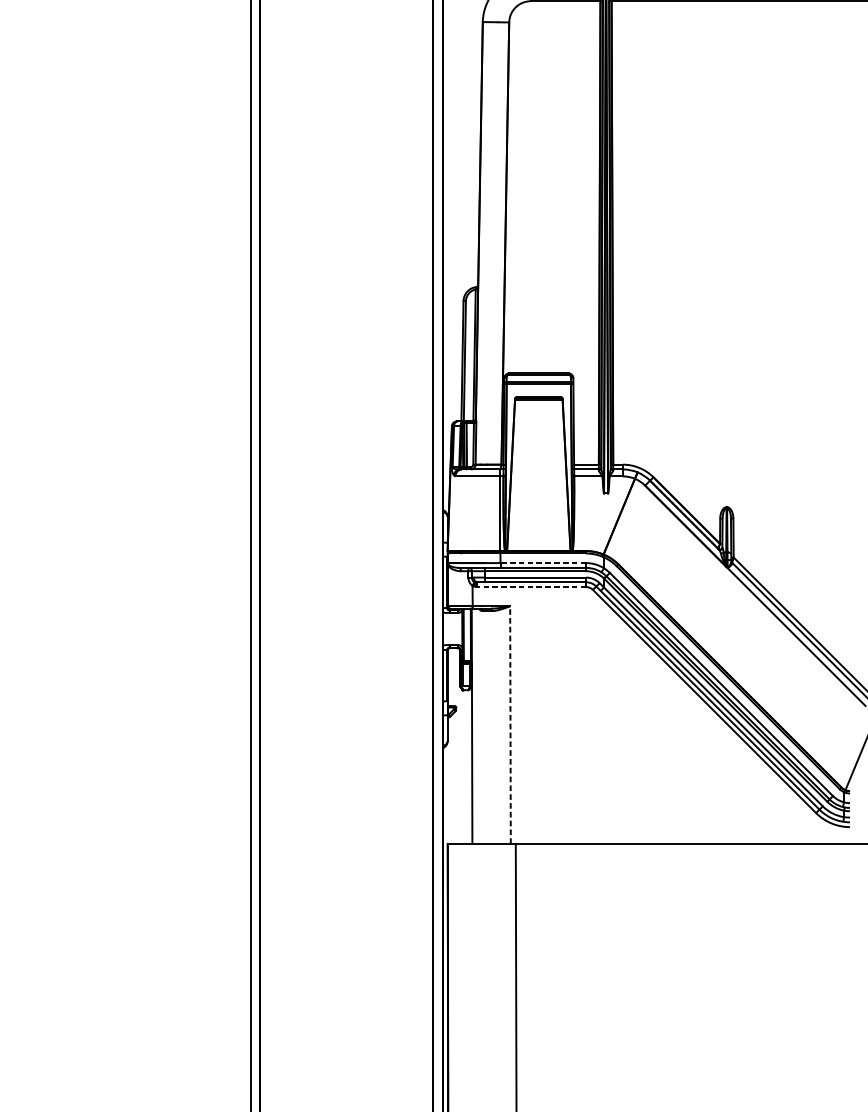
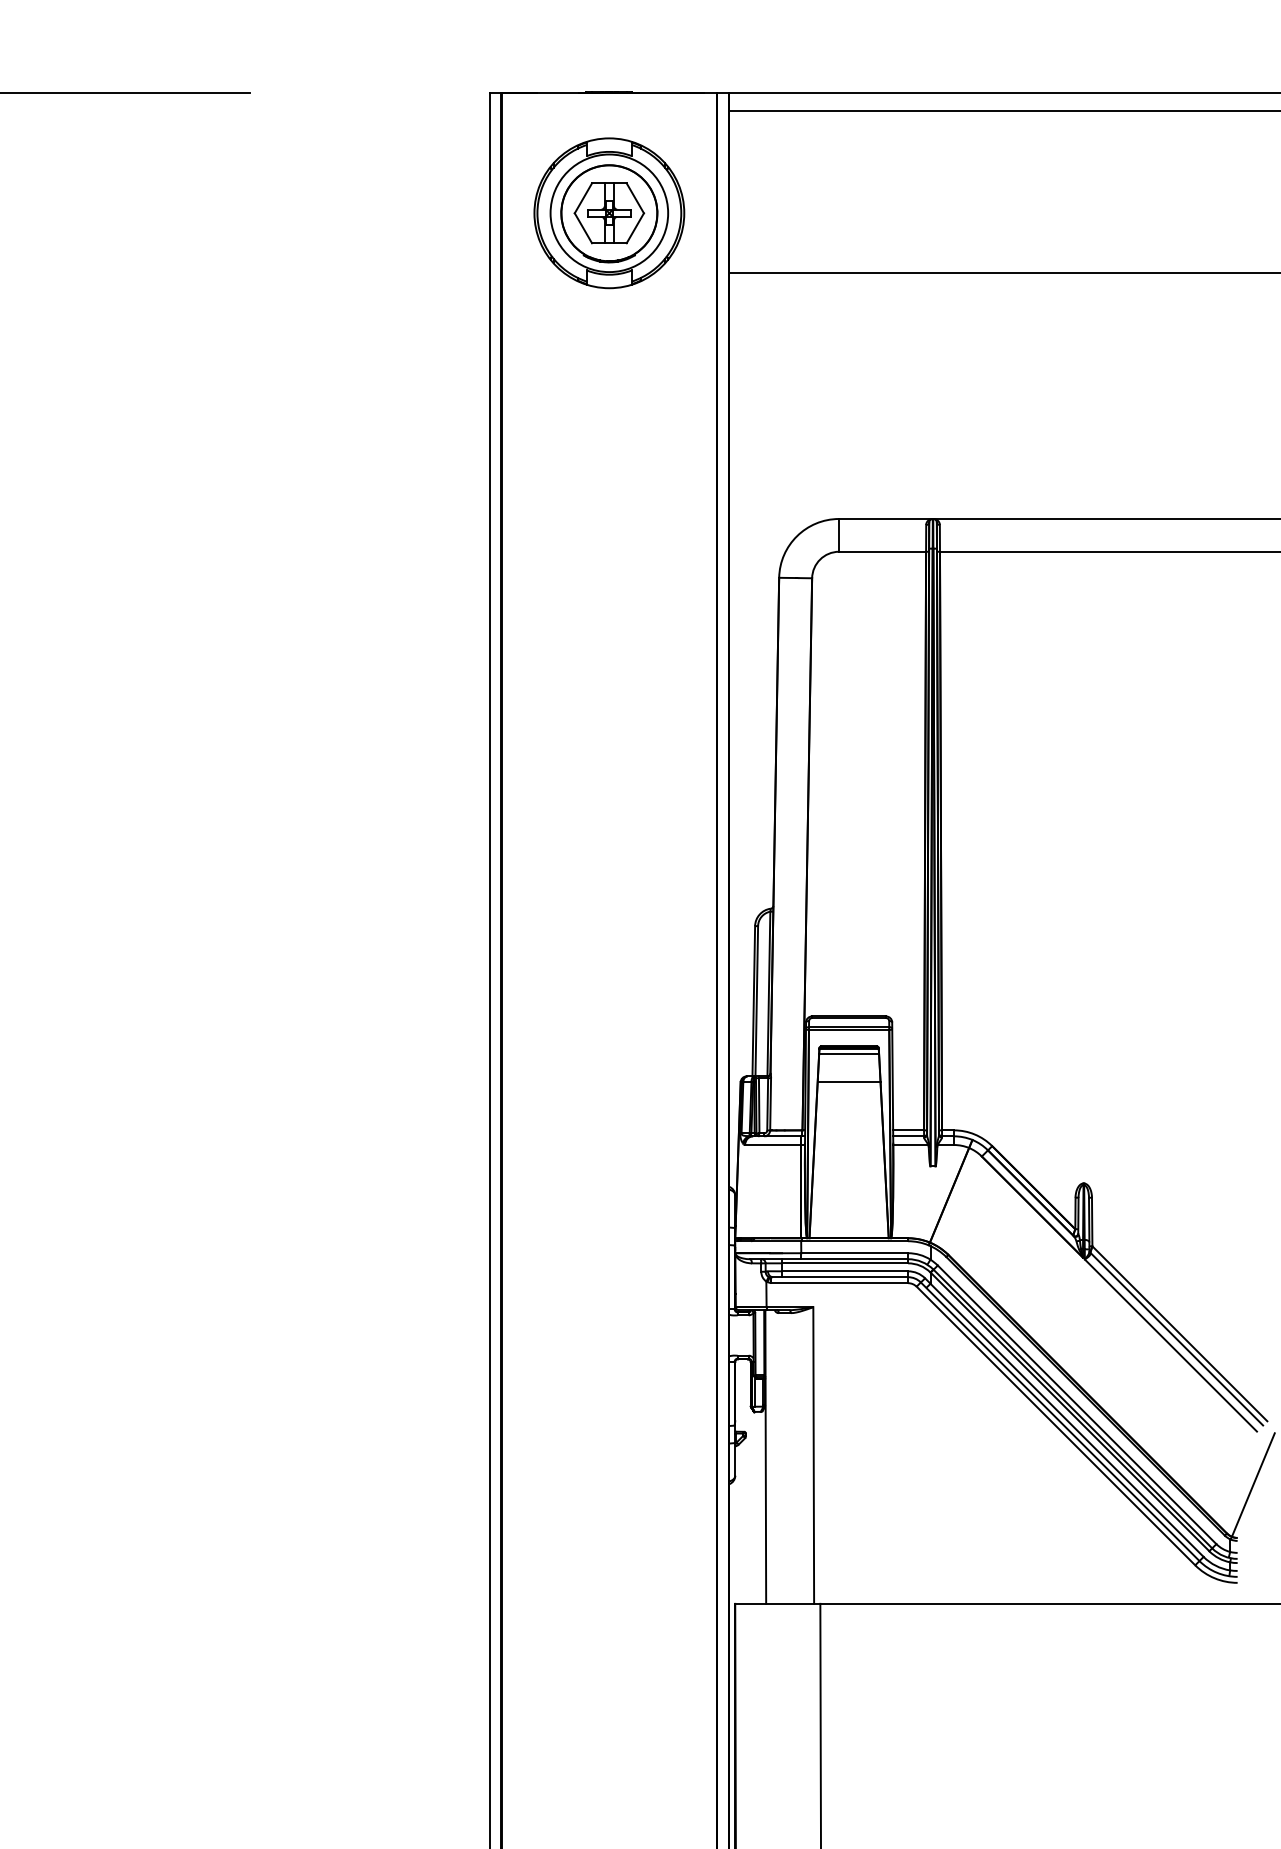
line: (539, 403) -> (849, 1054), added
line: (538, 425) -> (848, 1081), added
line: (543, 563) -> (854, 1253), dashed -> solid
line: (531, 587) -> (839, 1283), dashed -> solid
line: (510, 725) -> (813, 1455), dashed -> solid

